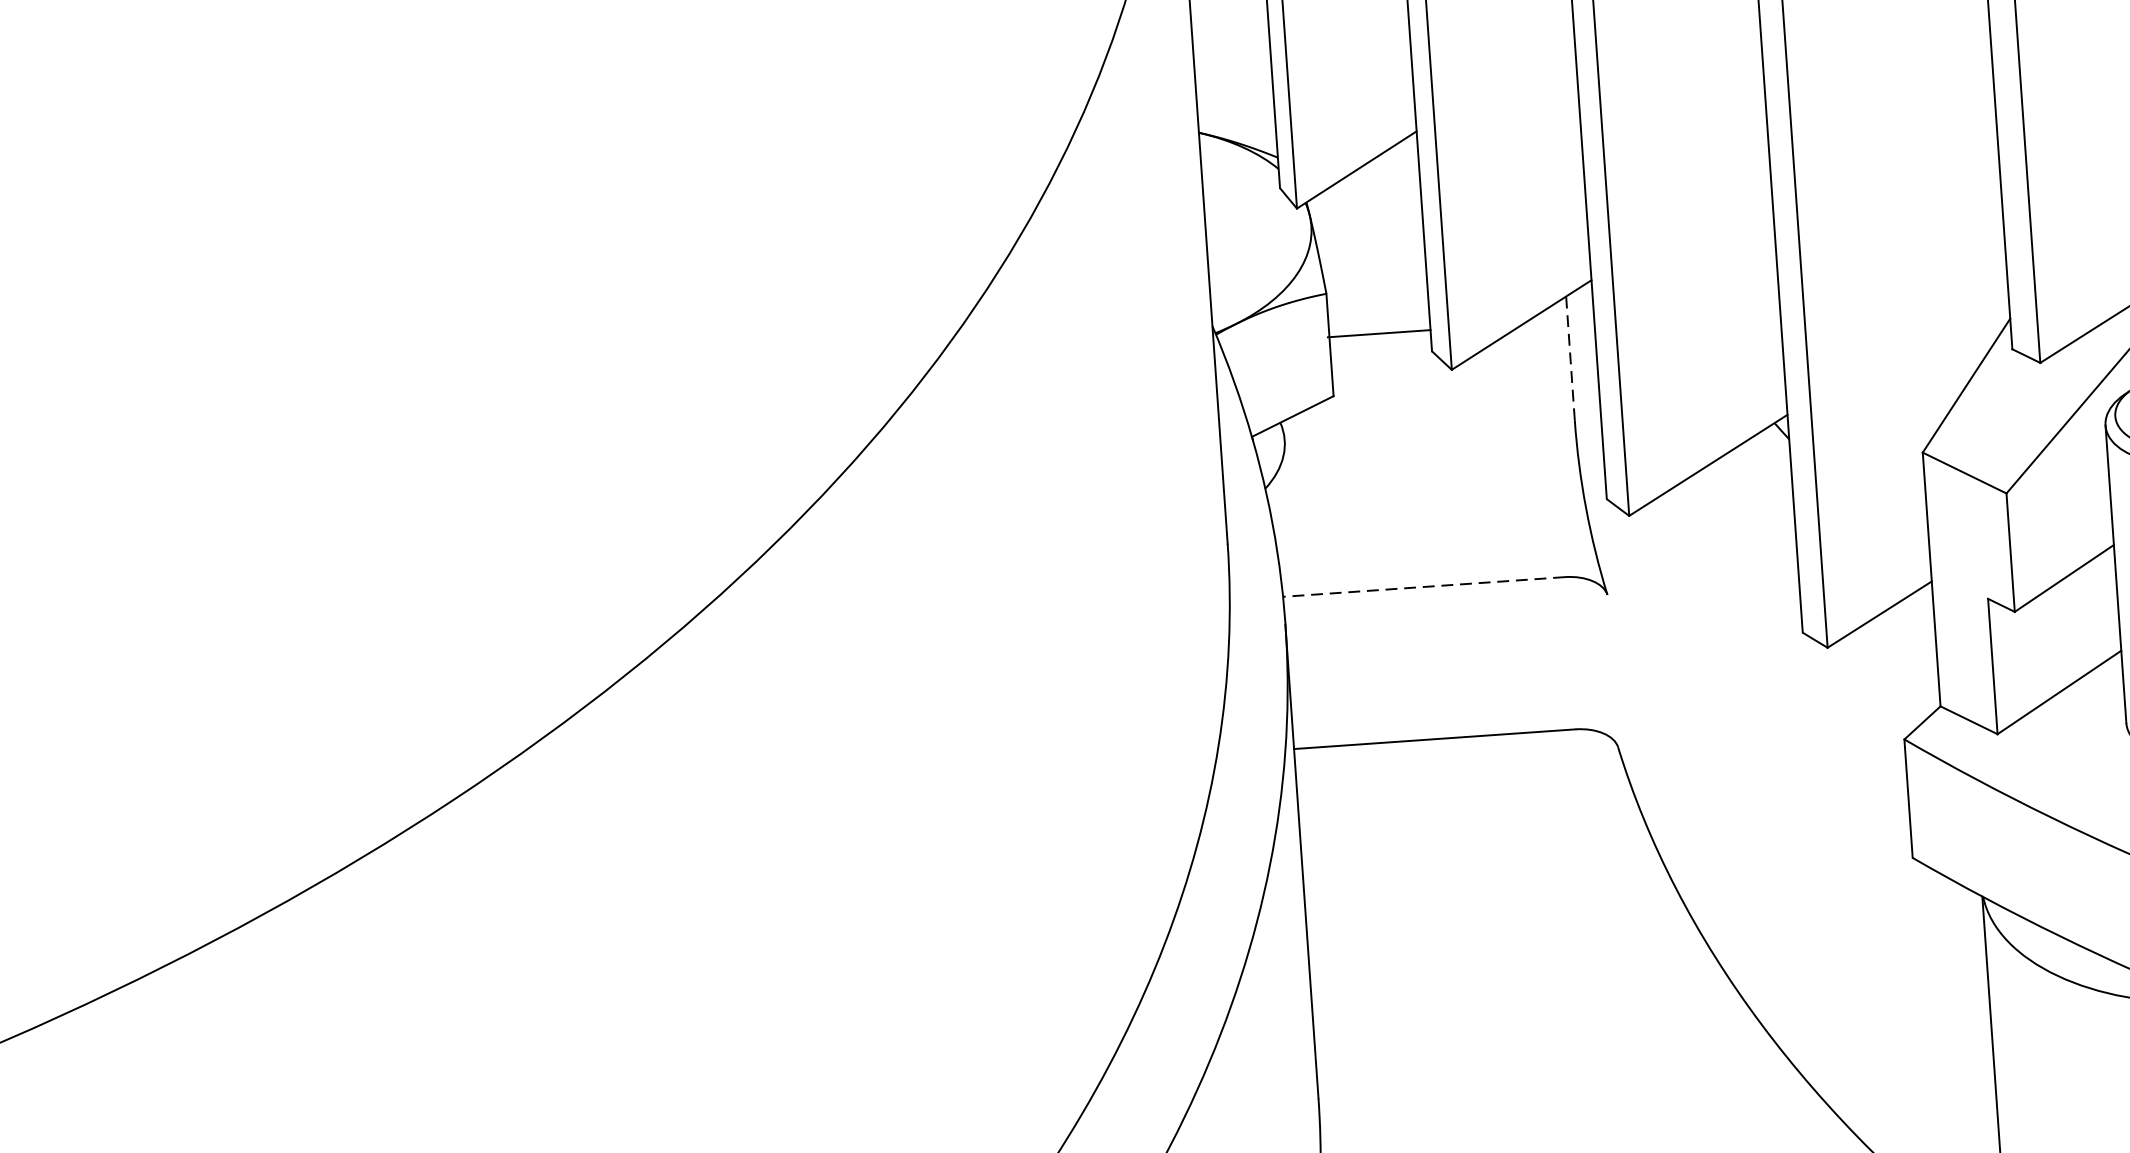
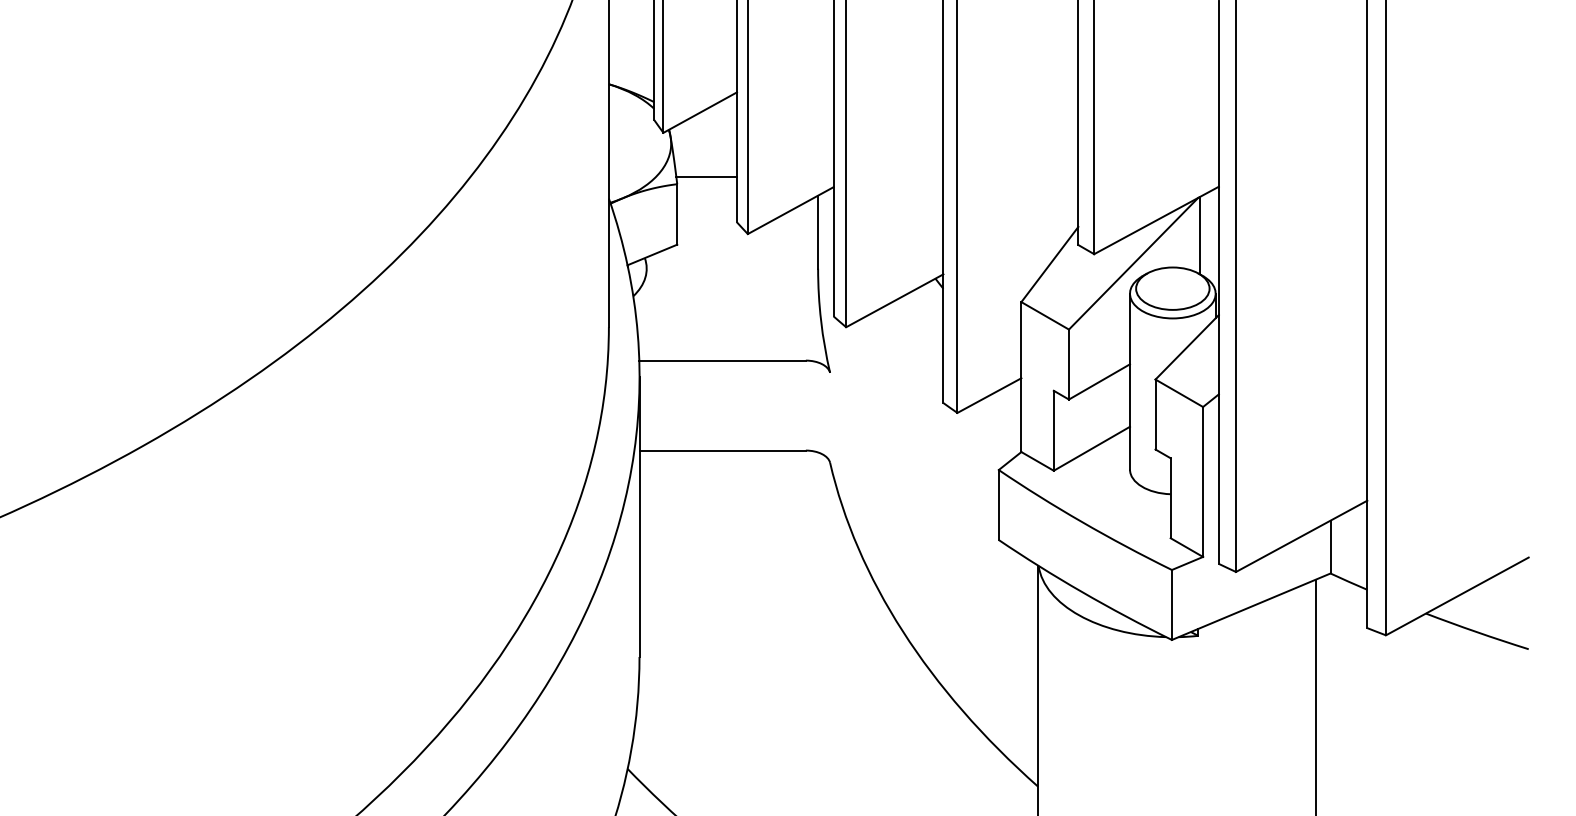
line: (1378, 333) -> (706, 176), moved
line: (1571, 358) -> (818, 232), dashed -> solid
line: (1423, 586) -> (722, 360), dashed -> solid

